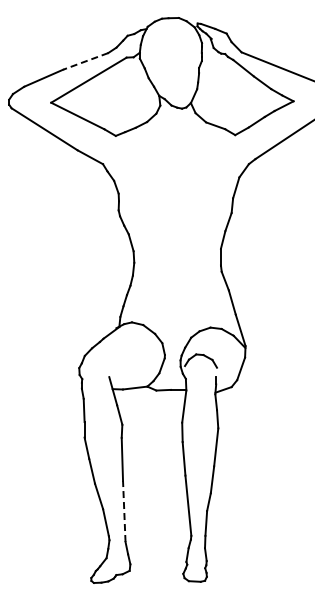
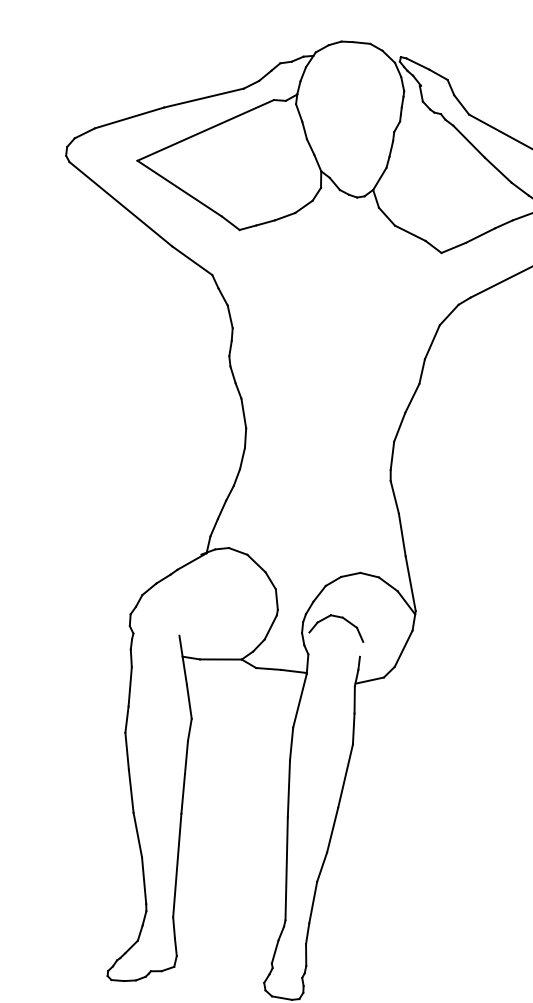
line: (85, 61) -> (203, 98), dashed -> solid
line: (124, 511) -> (177, 865), dashed -> solid

